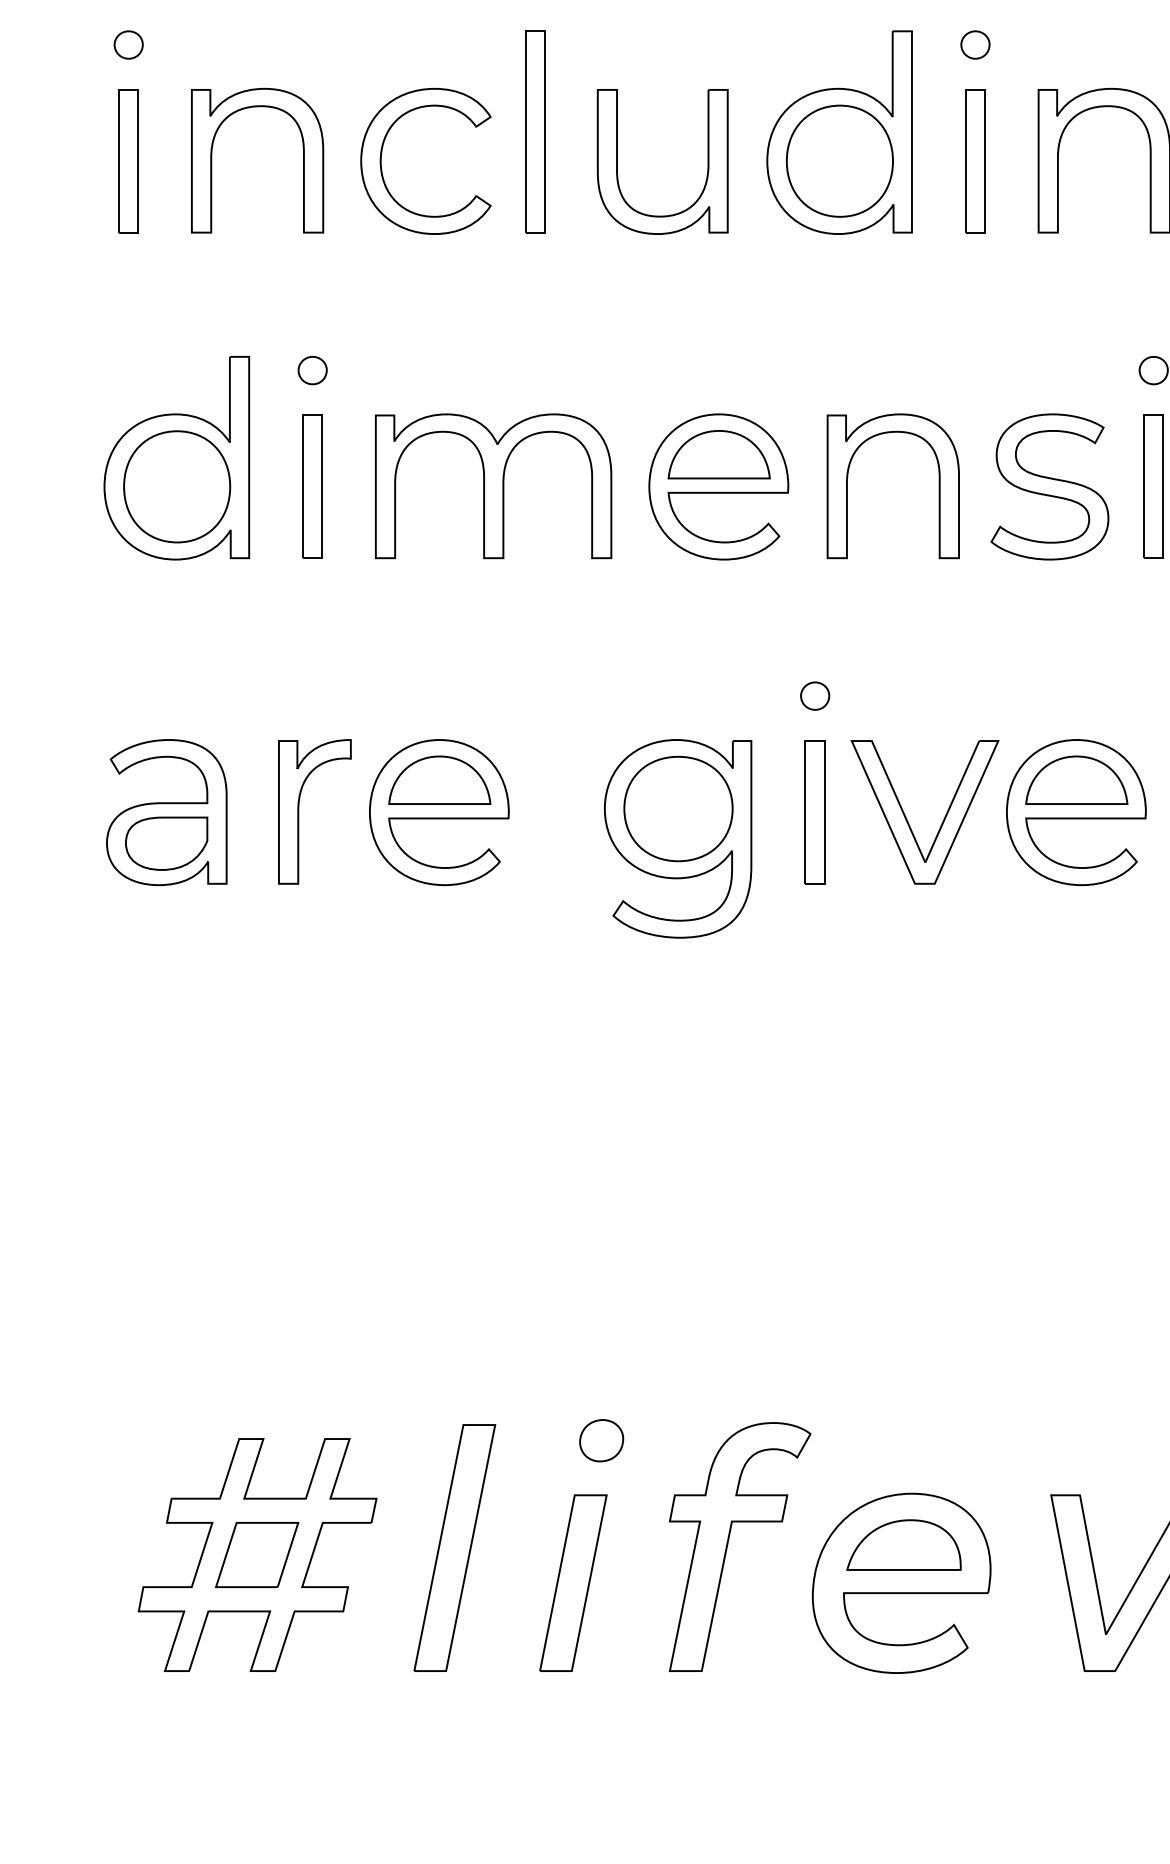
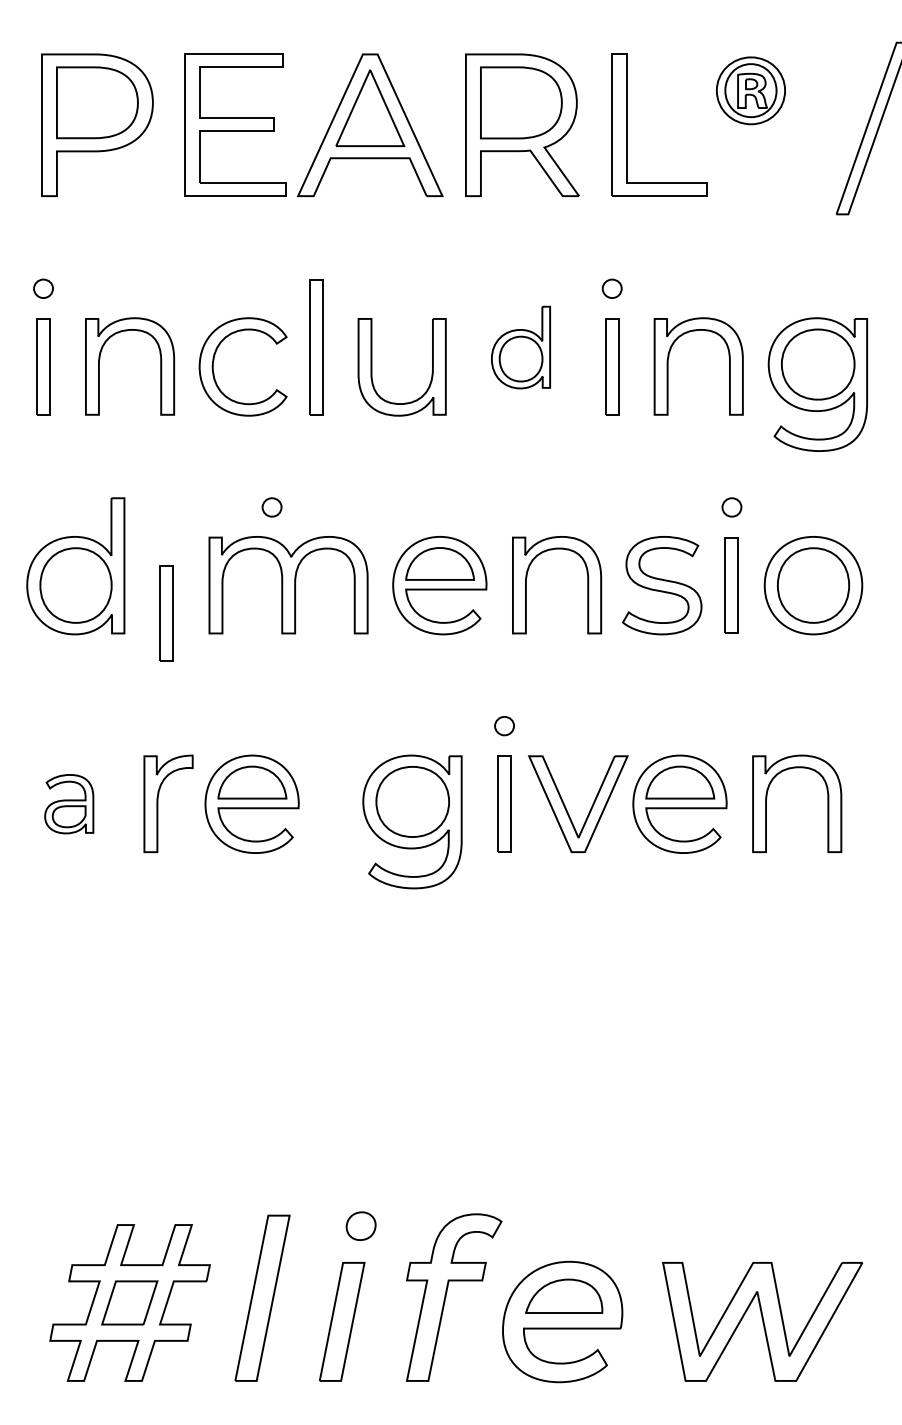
part: (838, 132) -> (520, 347), size x0.6
part: (311, 370) -> (271, 507), moved
part: (311, 486) -> (166, 613), moved
part: (167, 811) -> (69, 803), size x0.6

